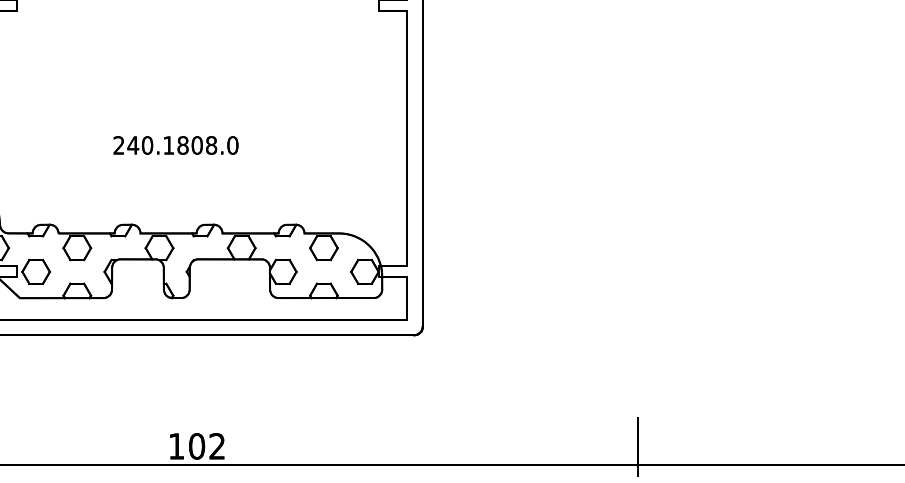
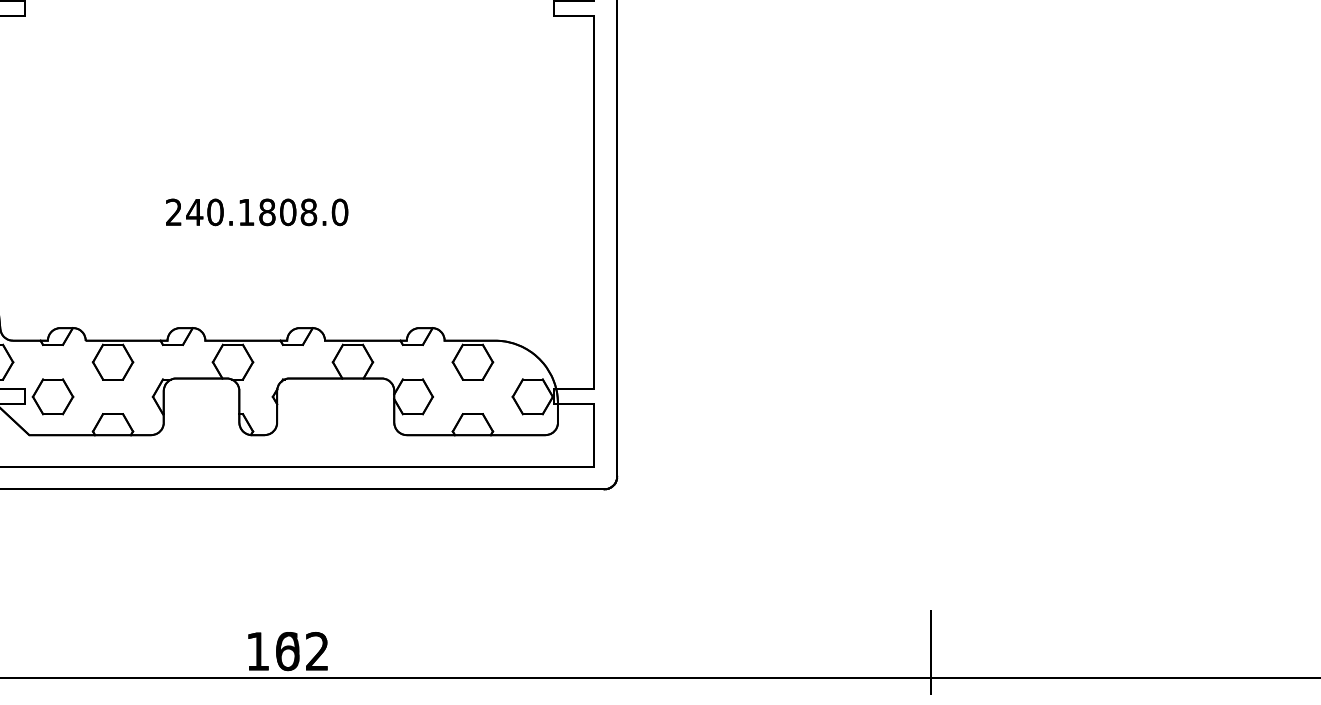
text: (197, 446) -> (288, 651), 102 -> 162

